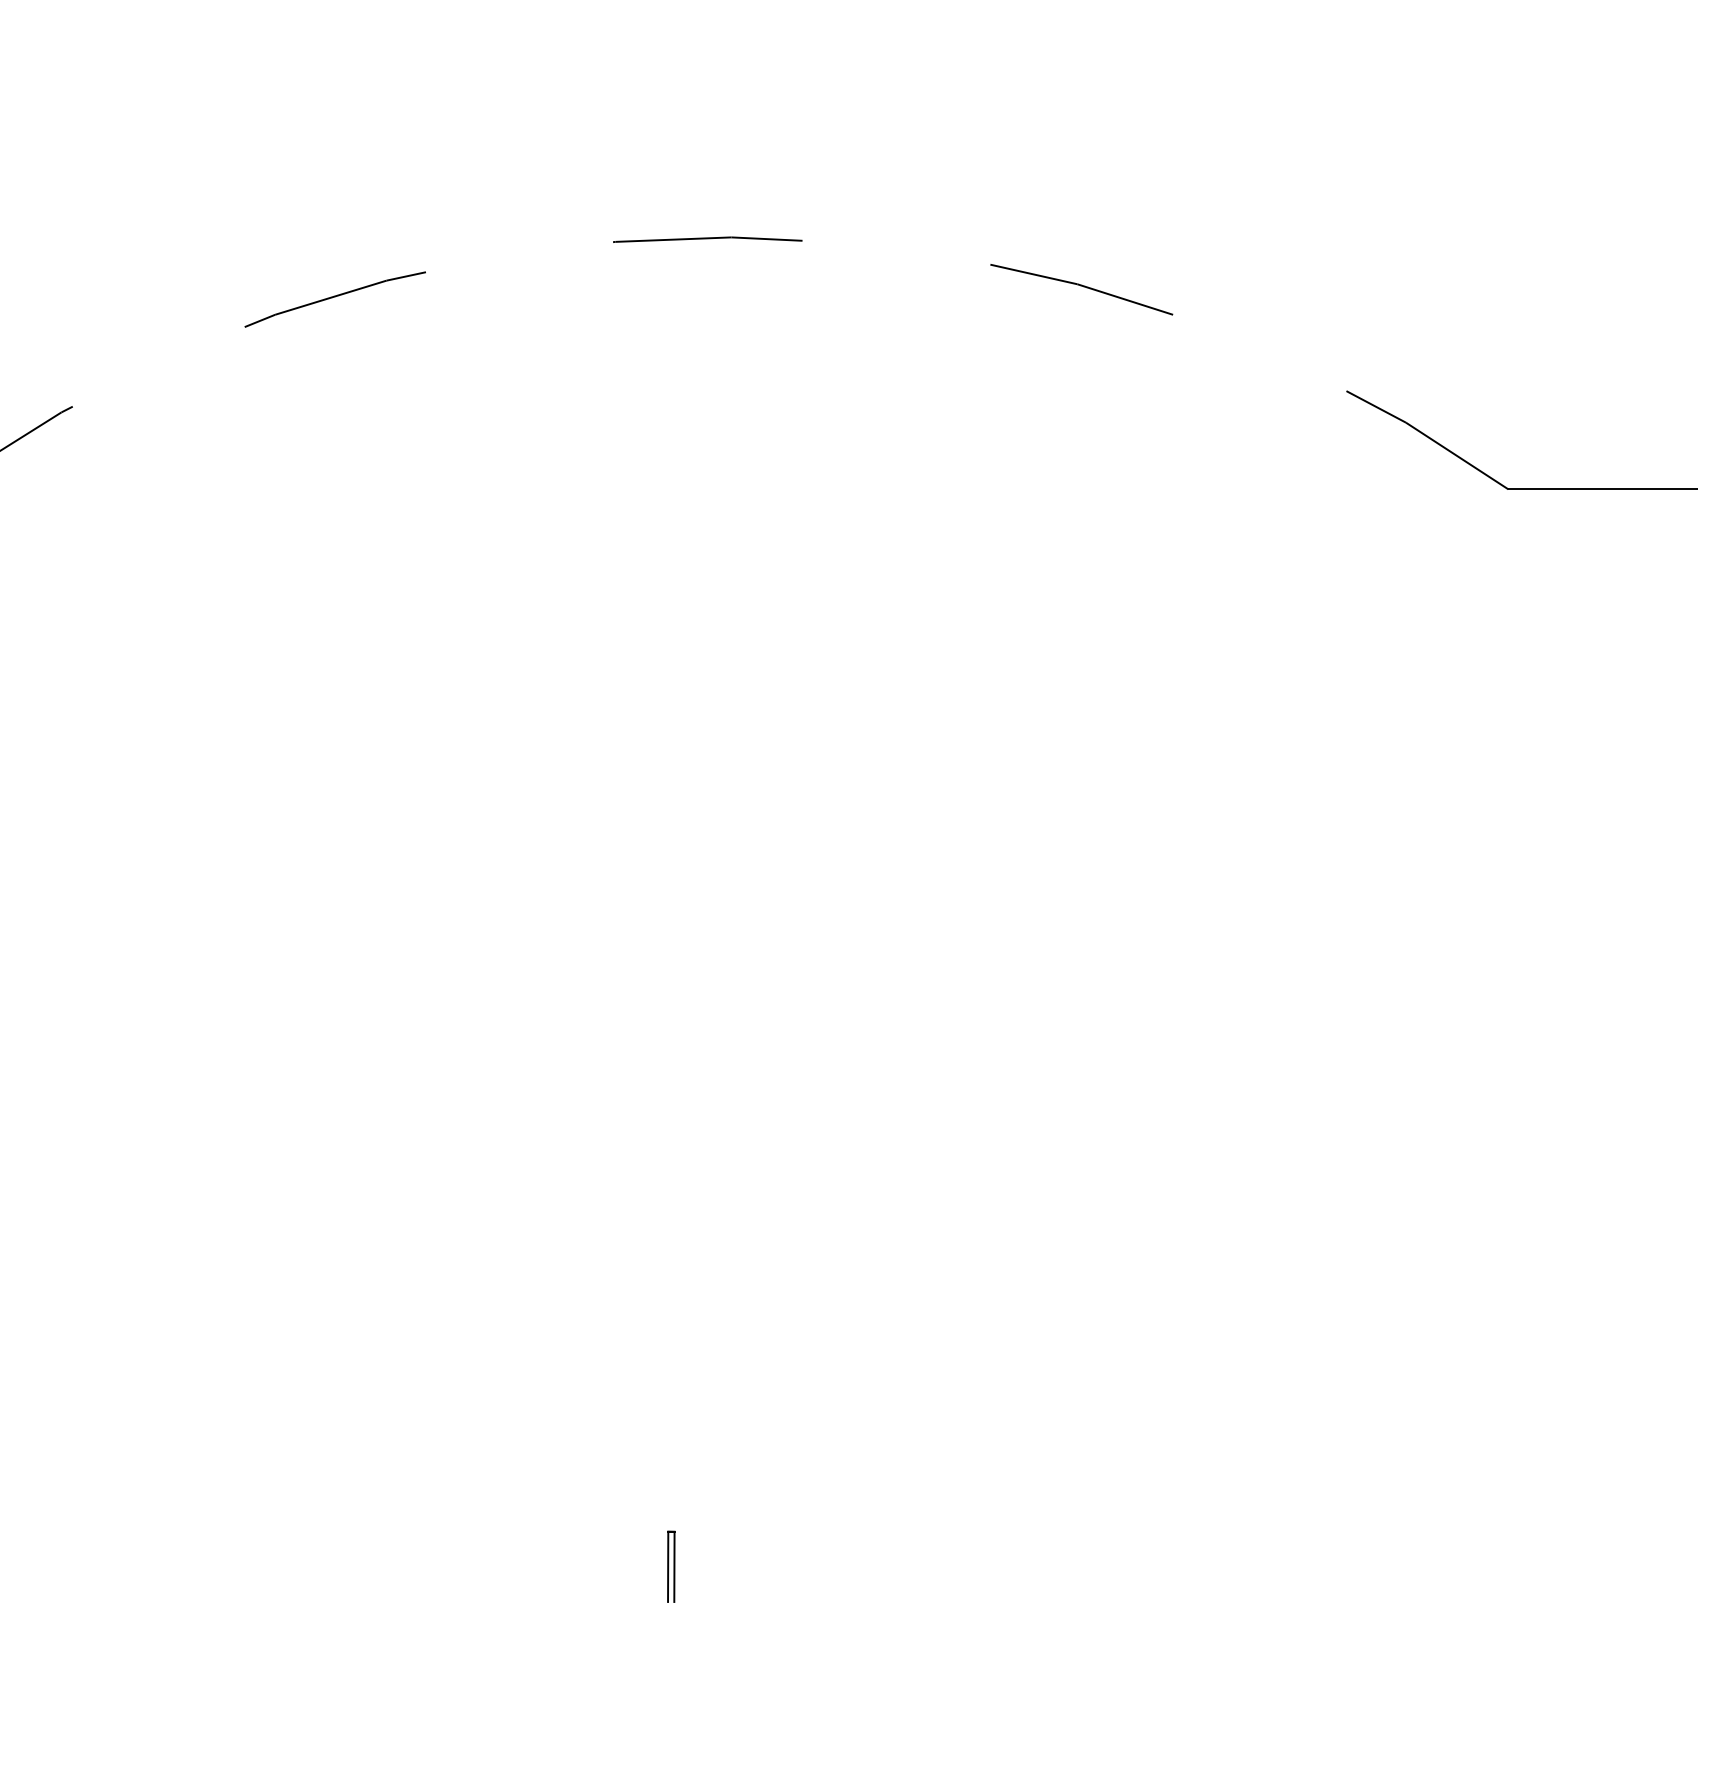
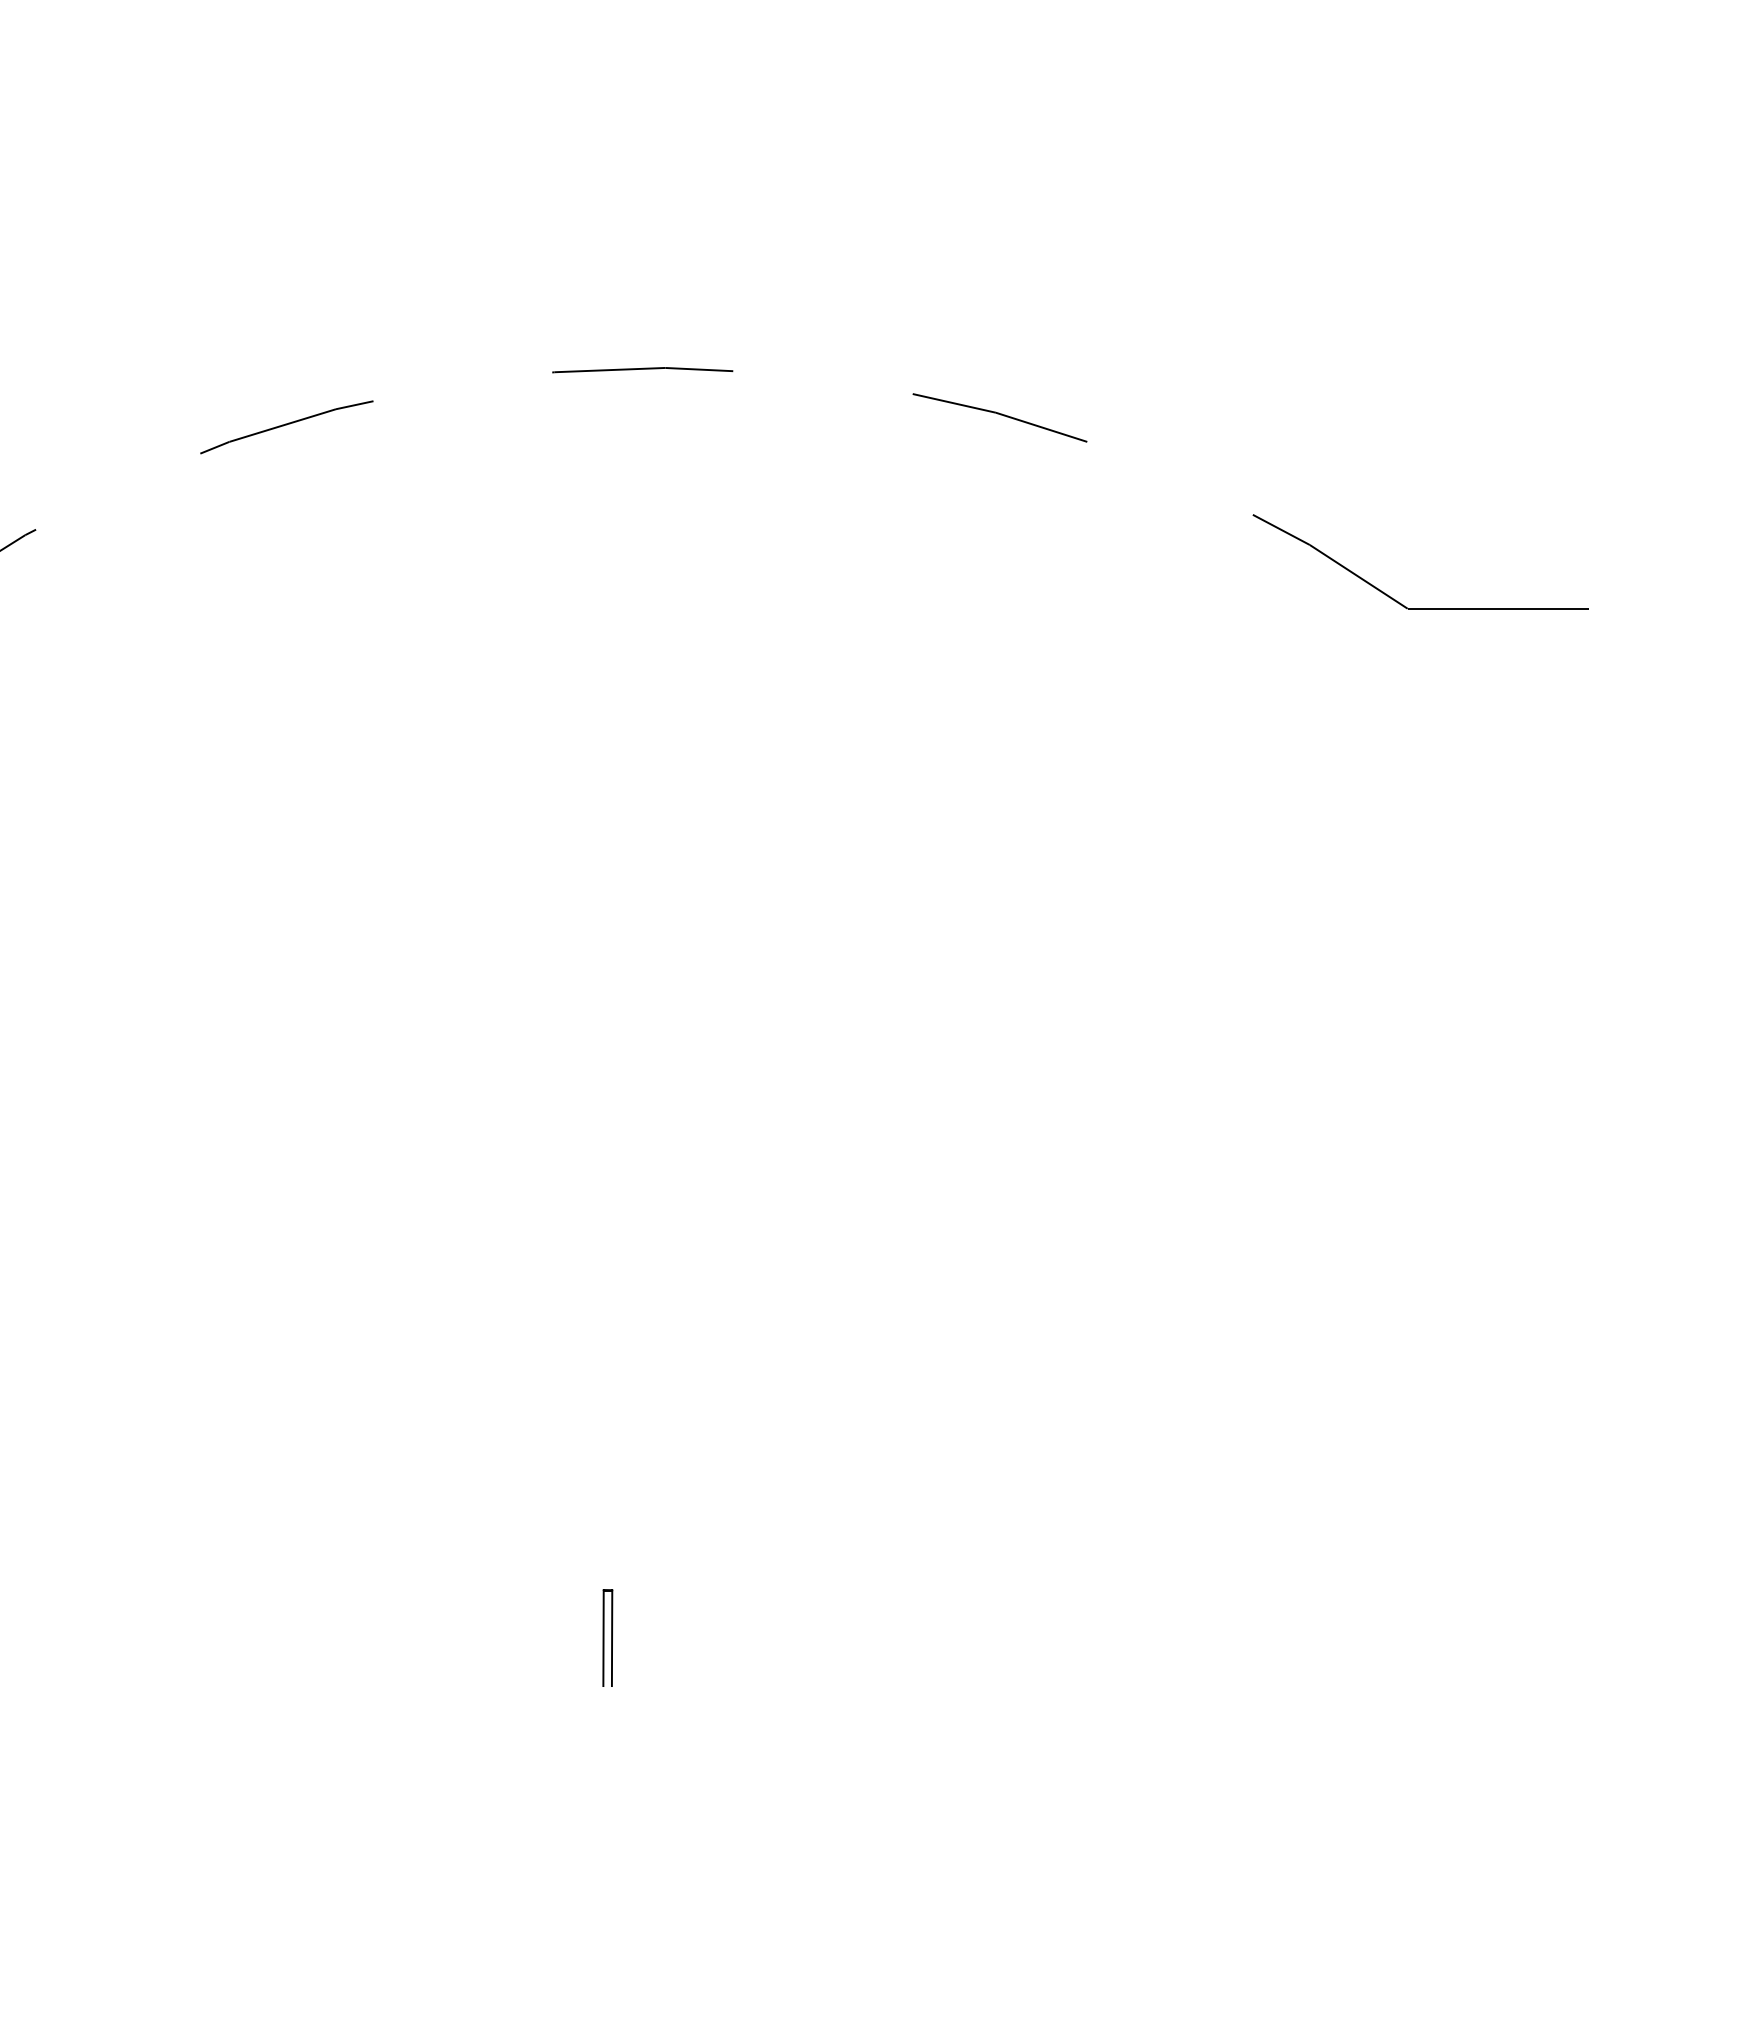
part: (670, 1566) -> (607, 1637), size x1.43

